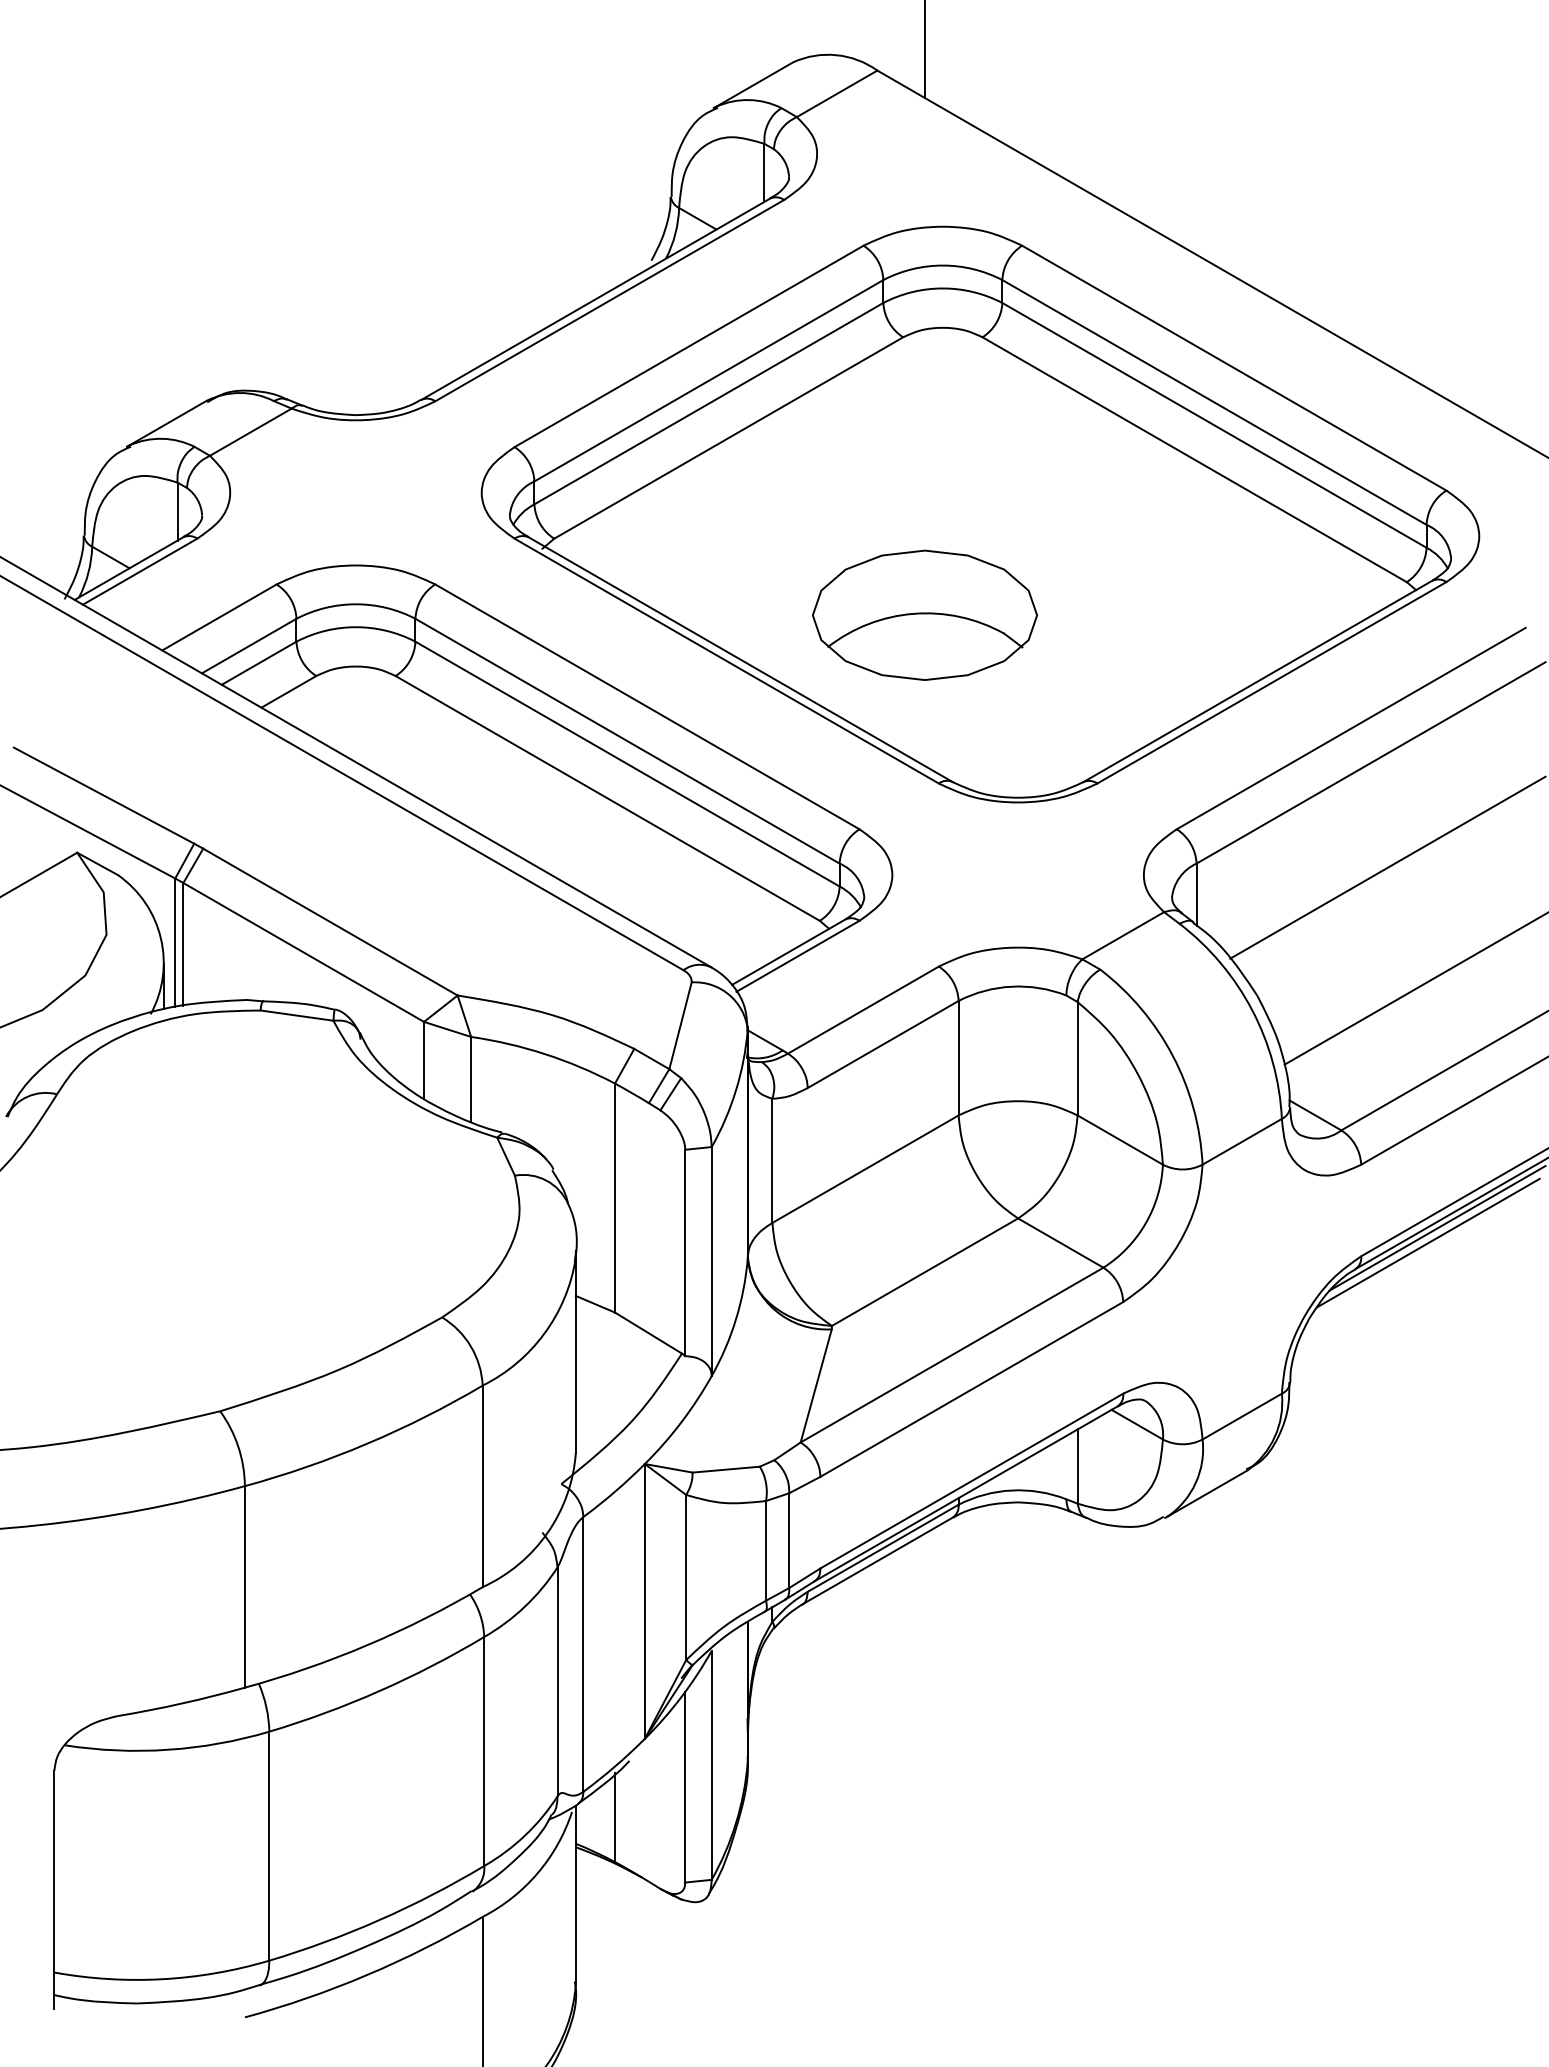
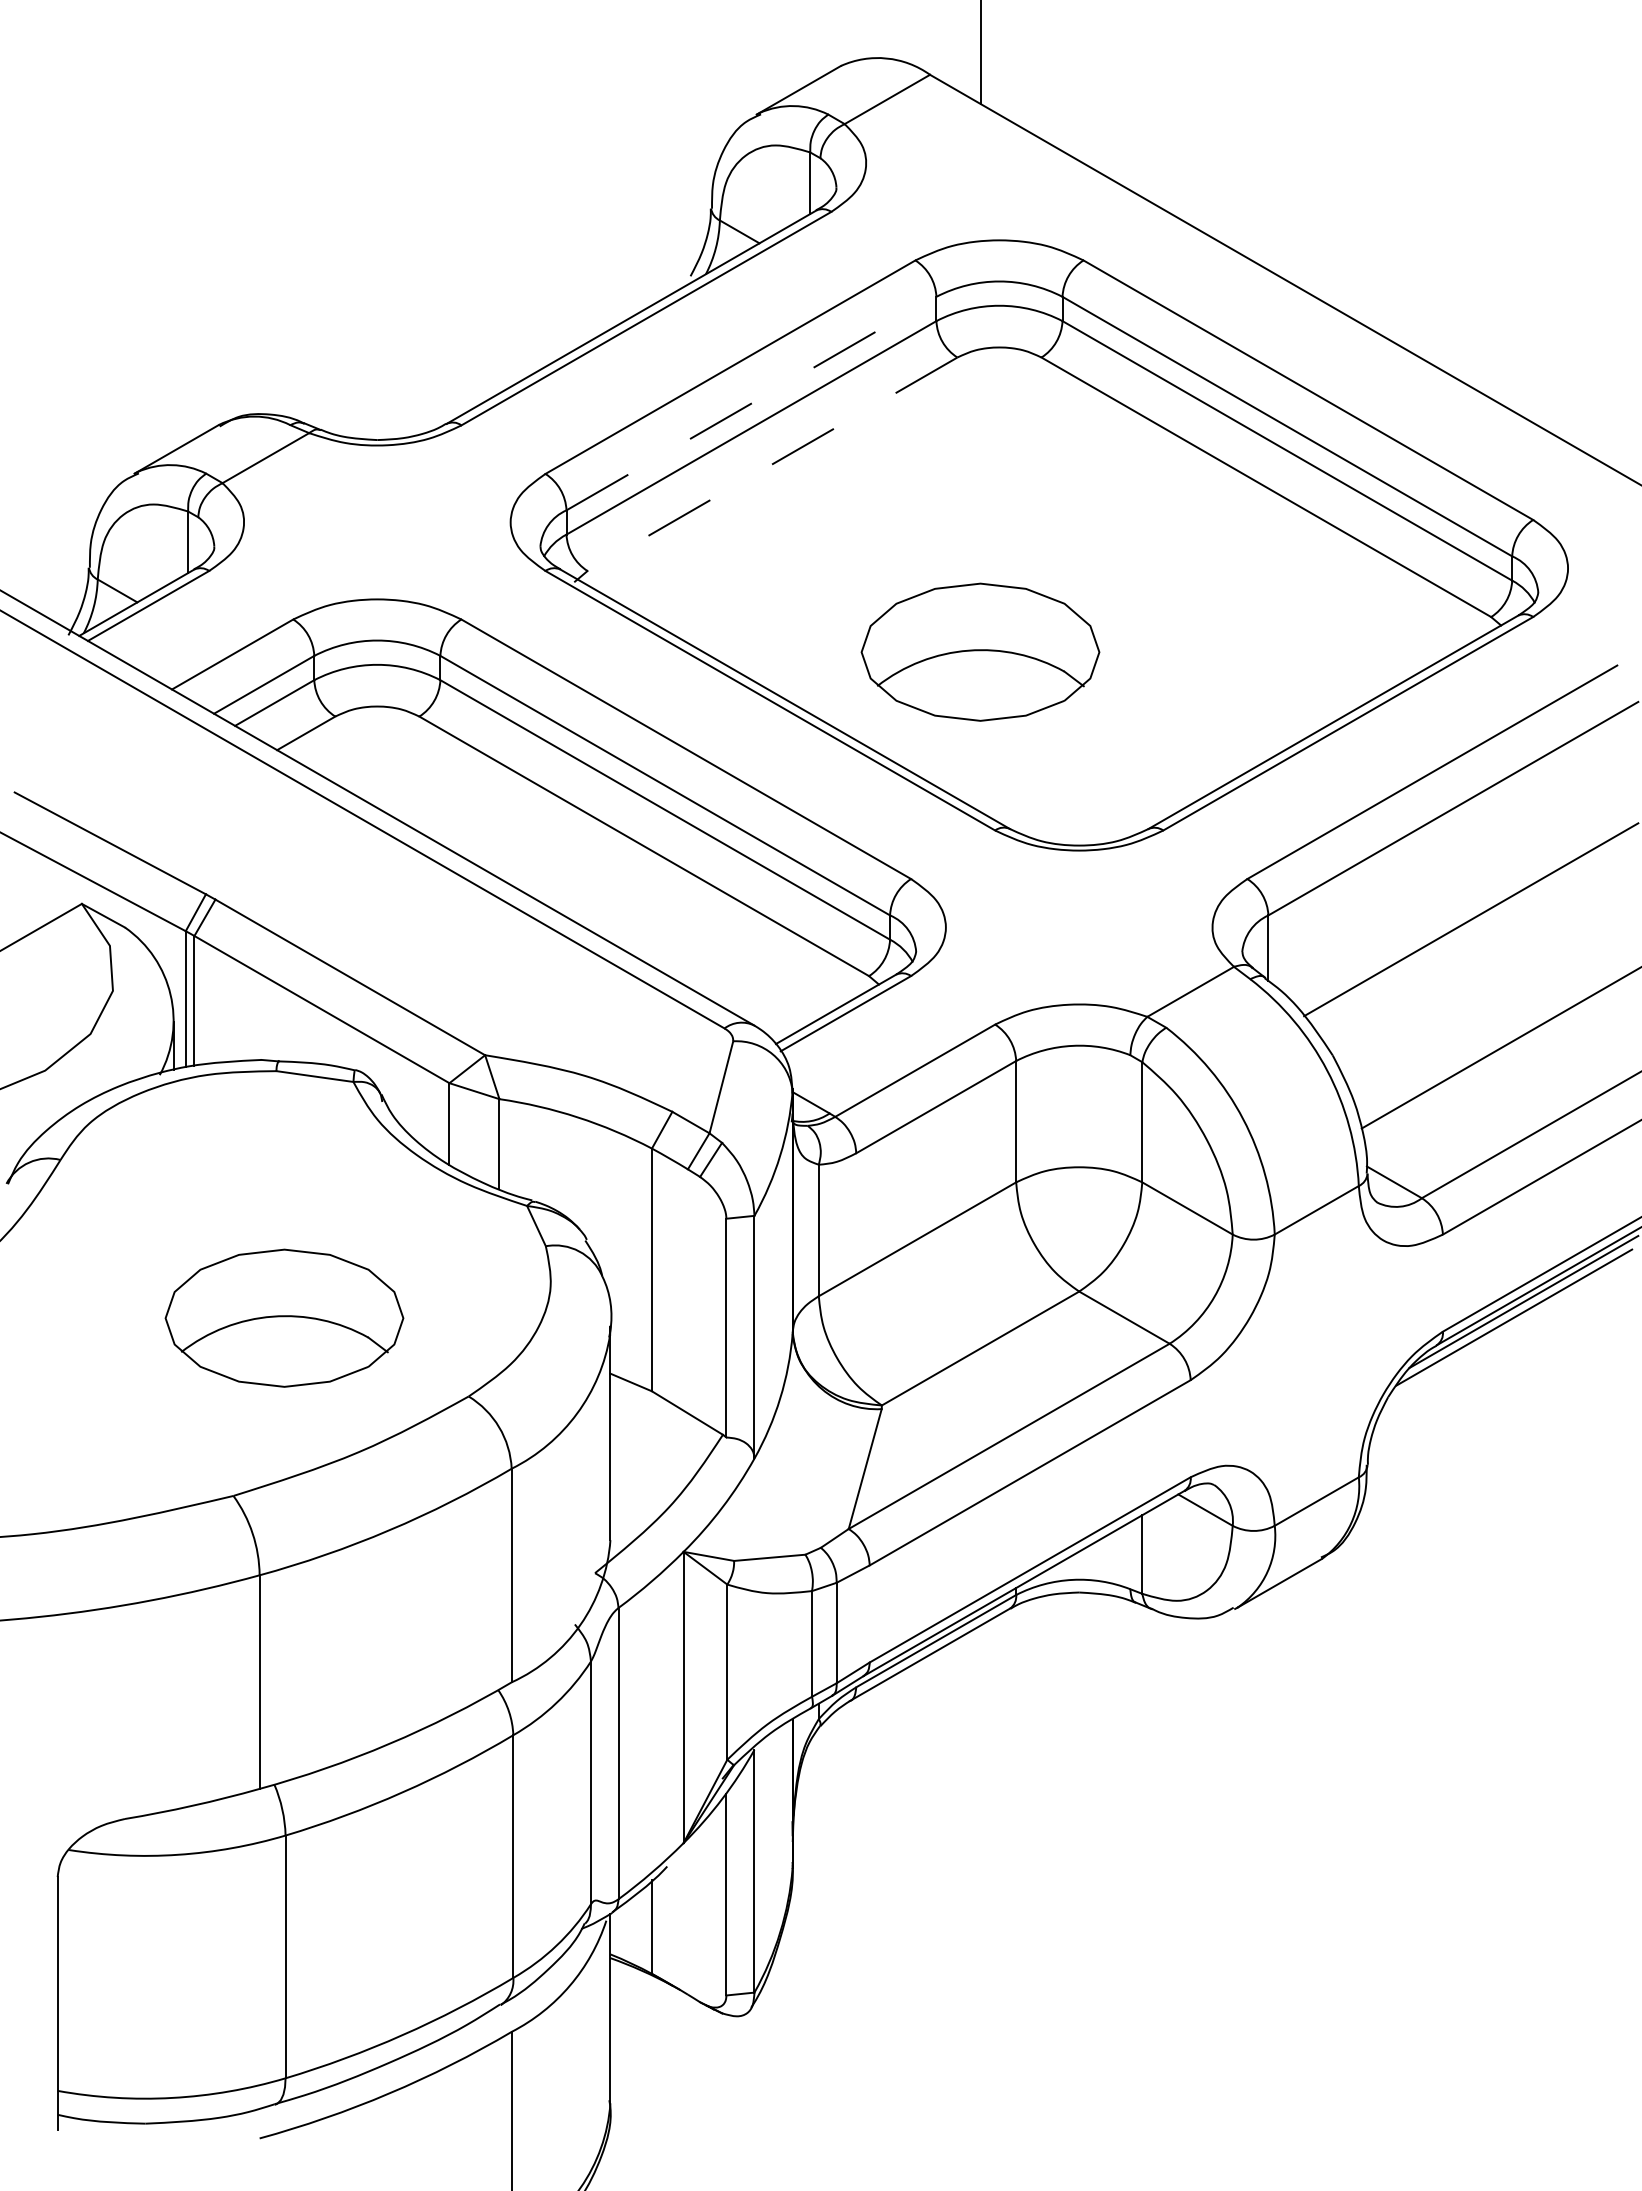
line: (708, 380) -> (751, 403), solid -> dashed
line: (728, 438) -> (772, 464), solid -> dashed
part: (268, 1242) -> (284, 1317), added

